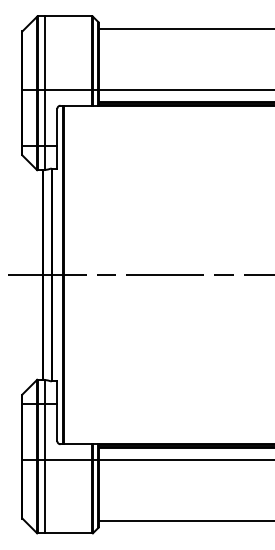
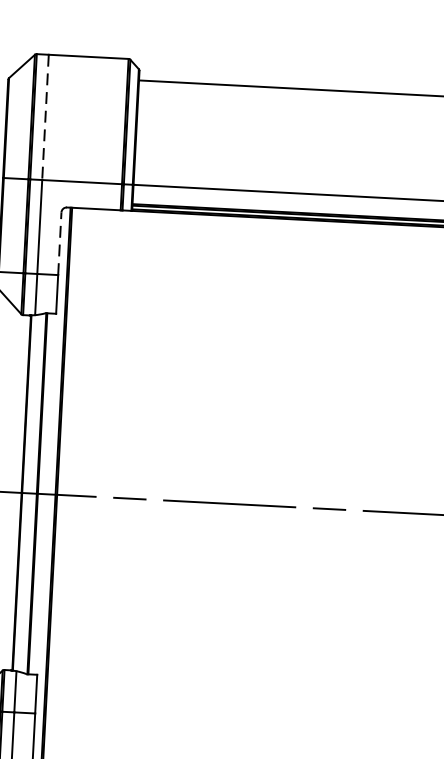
line: (45, 53) -> (46, 117), solid -> dashed
line: (57, 126) -> (60, 242), solid -> dashed

